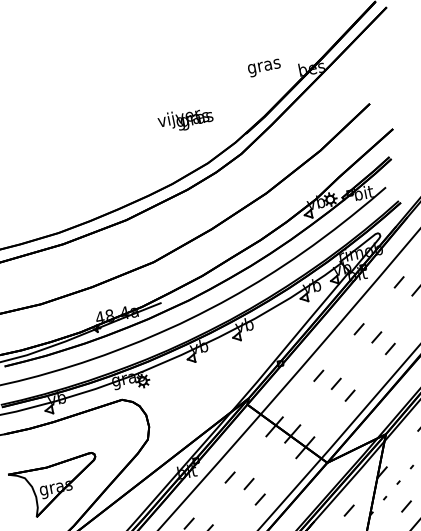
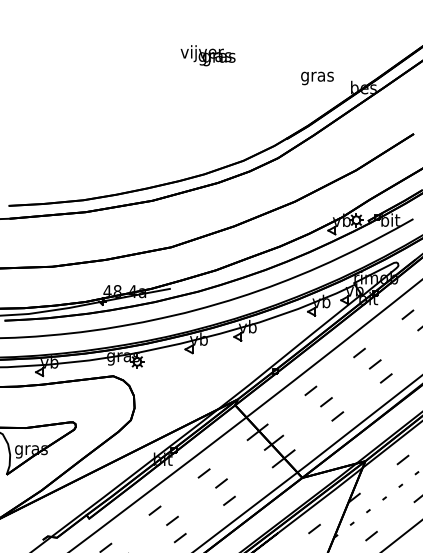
text: (185, 119) -> (207, 55), moved

